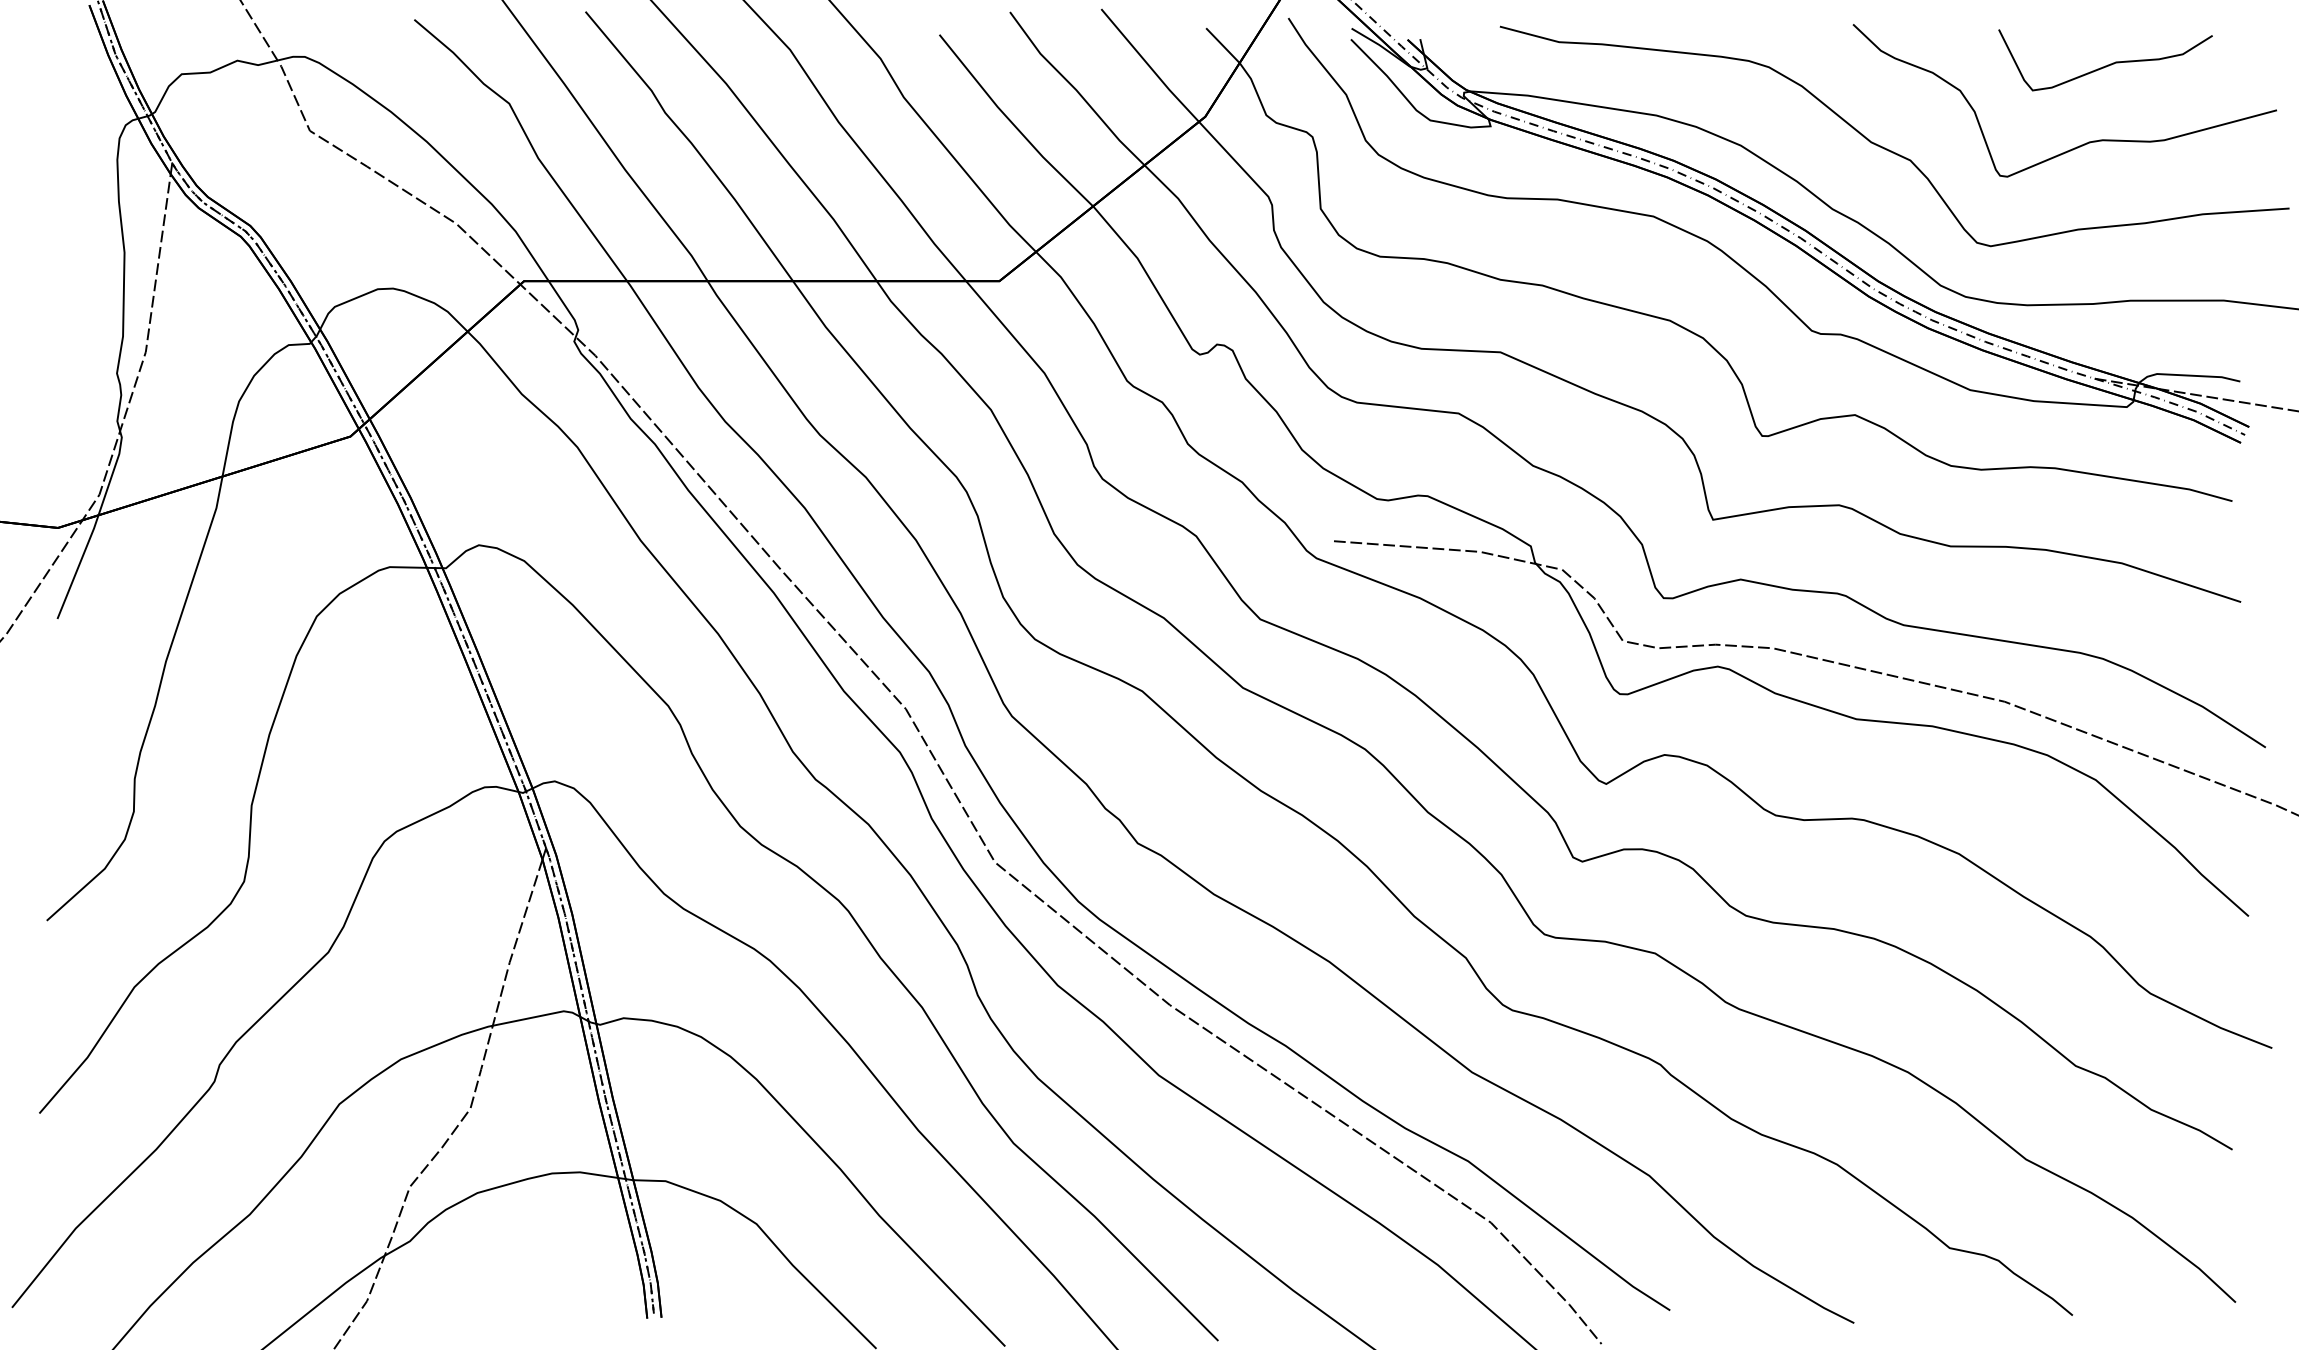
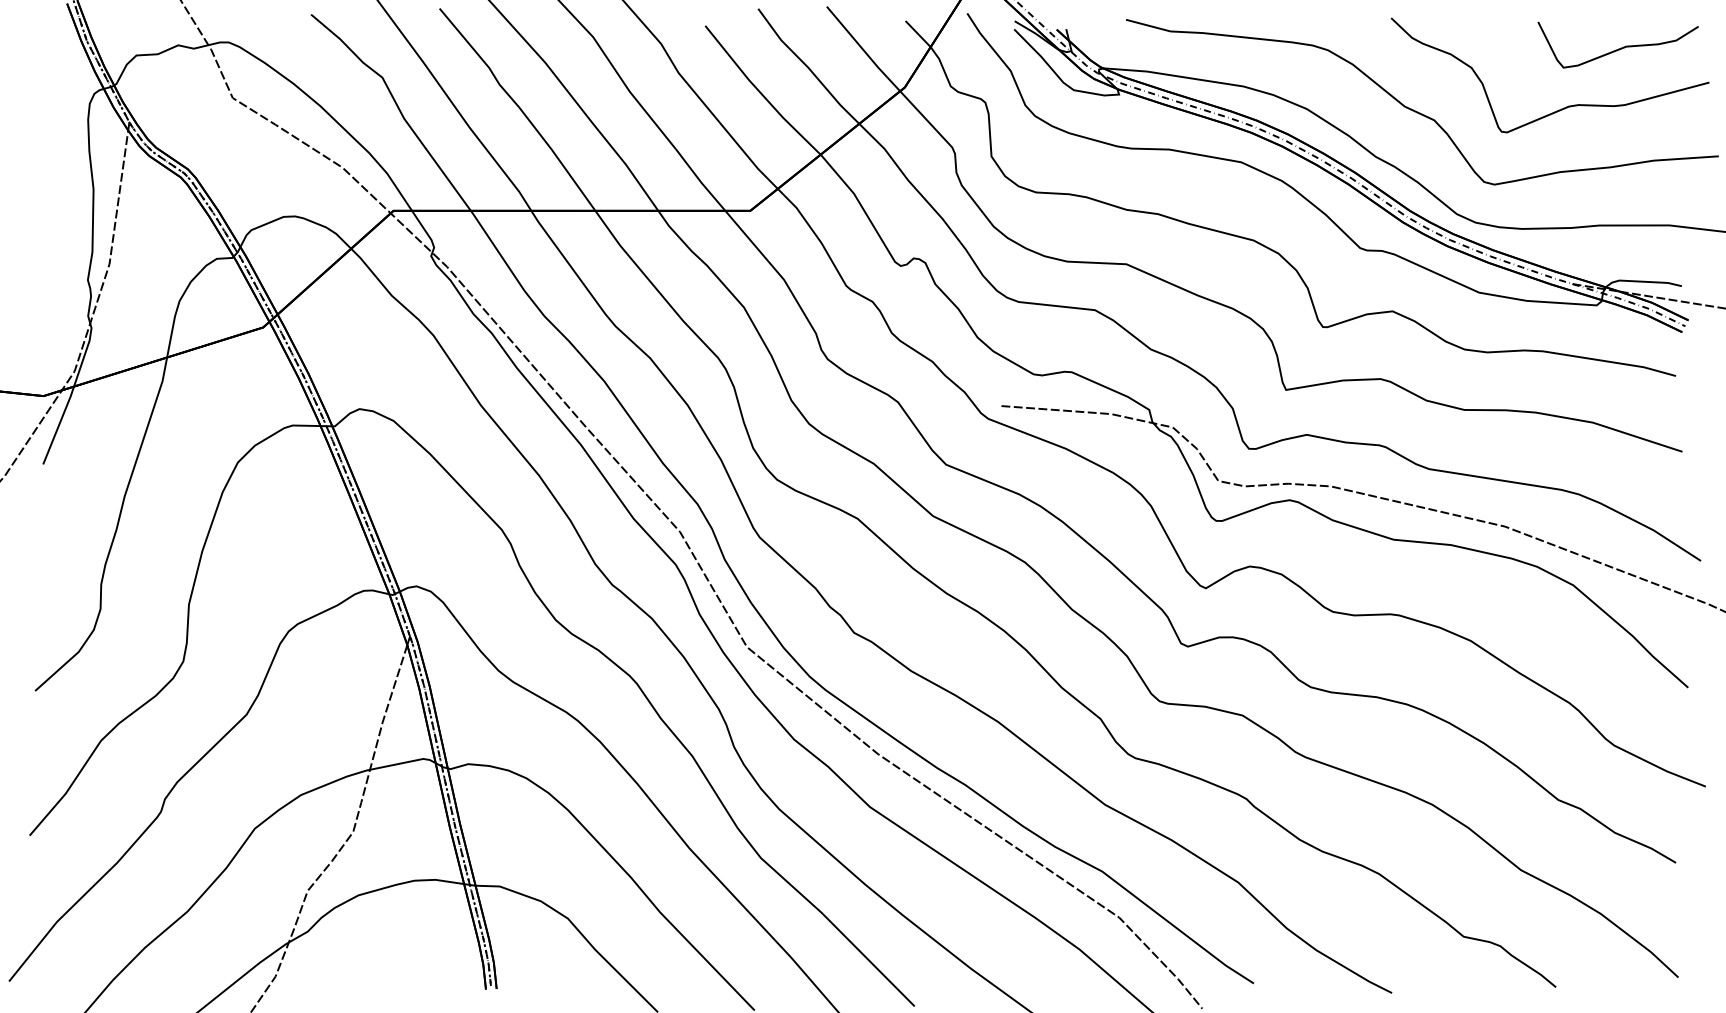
curve: (2107, 64) -> (1619, 48), moved

